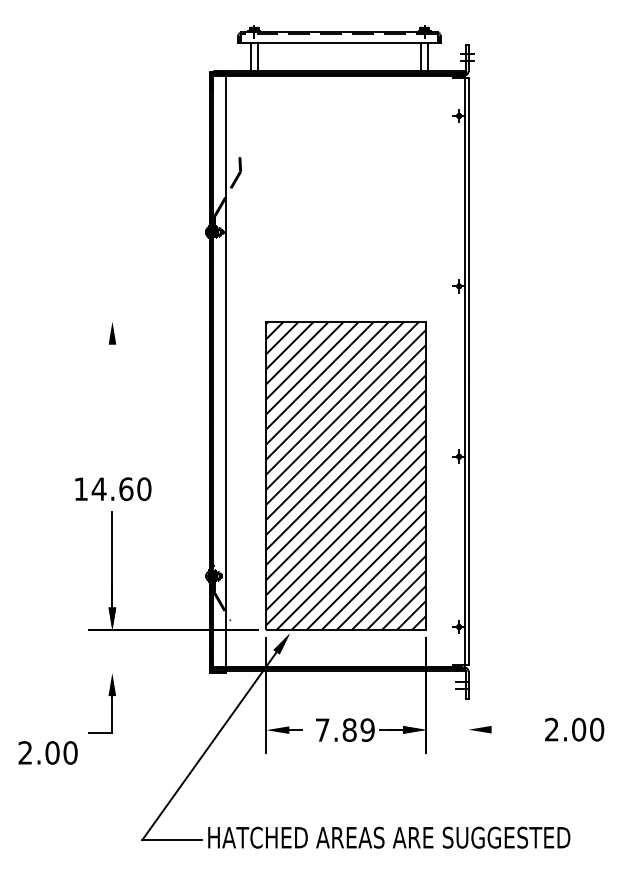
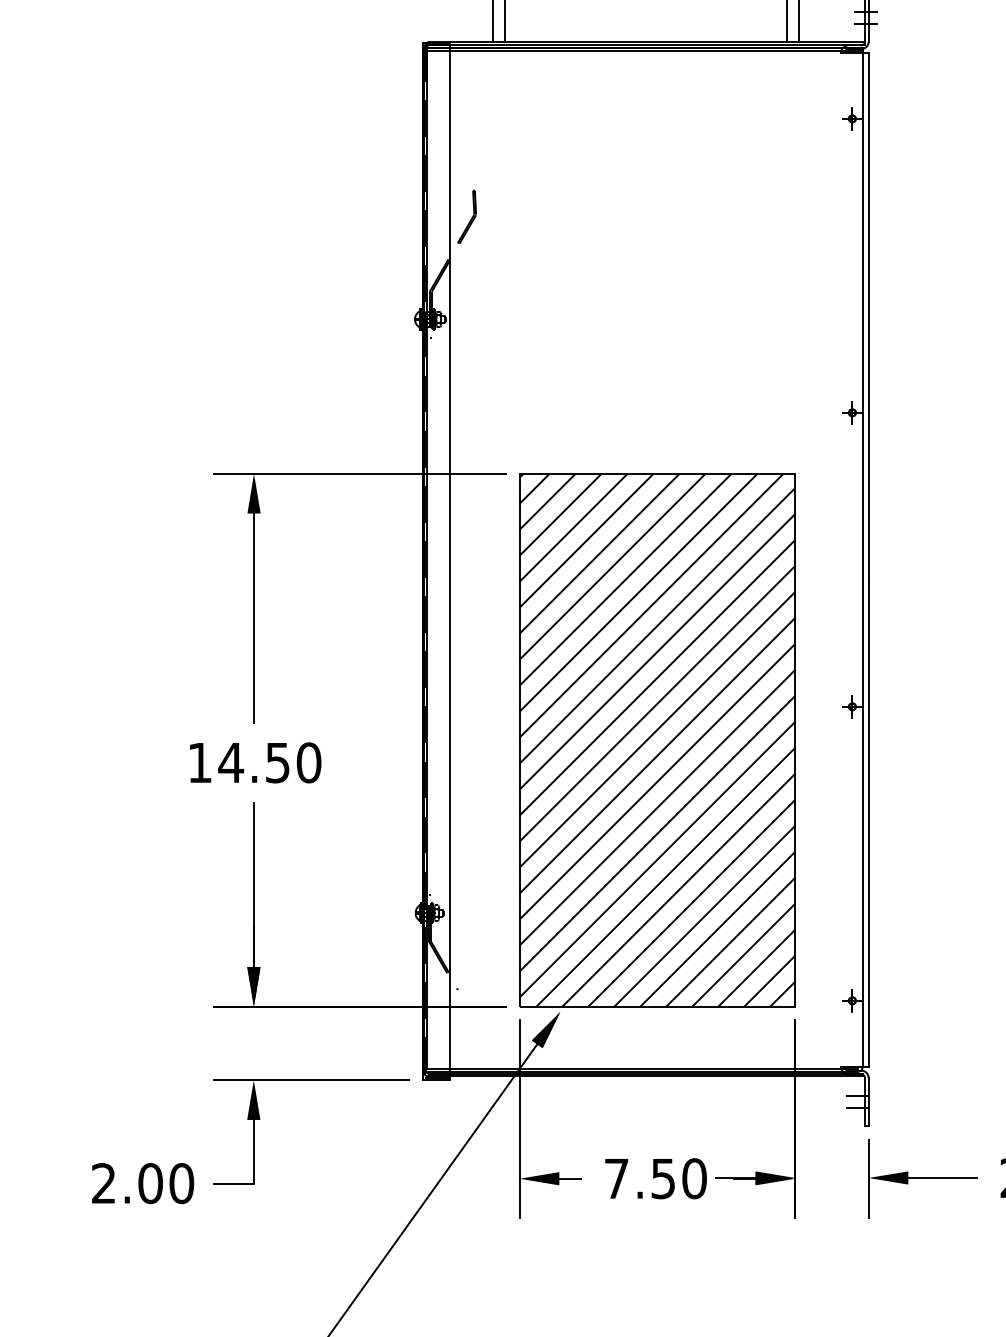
line: (173, 321) -> (359, 473), added
line: (112, 405) -> (254, 618), added
text: (126, 489) -> (278, 763), 14.60 -> 14.50
line: (145, 673) -> (311, 1080), added
text: (358, 729) -> (678, 1177), 7.89 -> 7.50
line: (468, 729) -> (868, 1177), added
line: (511, 729) -> (942, 1177), added
text: (47, 752) -> (141, 1182), moved

